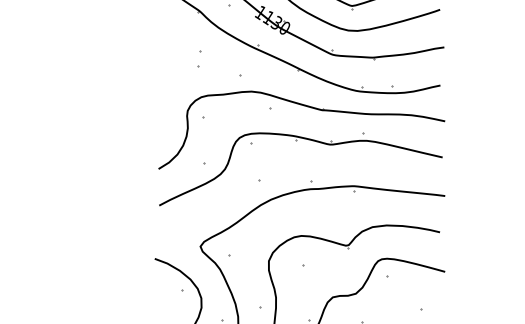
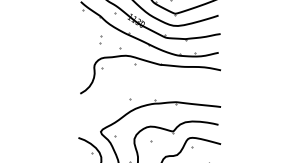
part: (297, 141) -> (148, 80), removed

